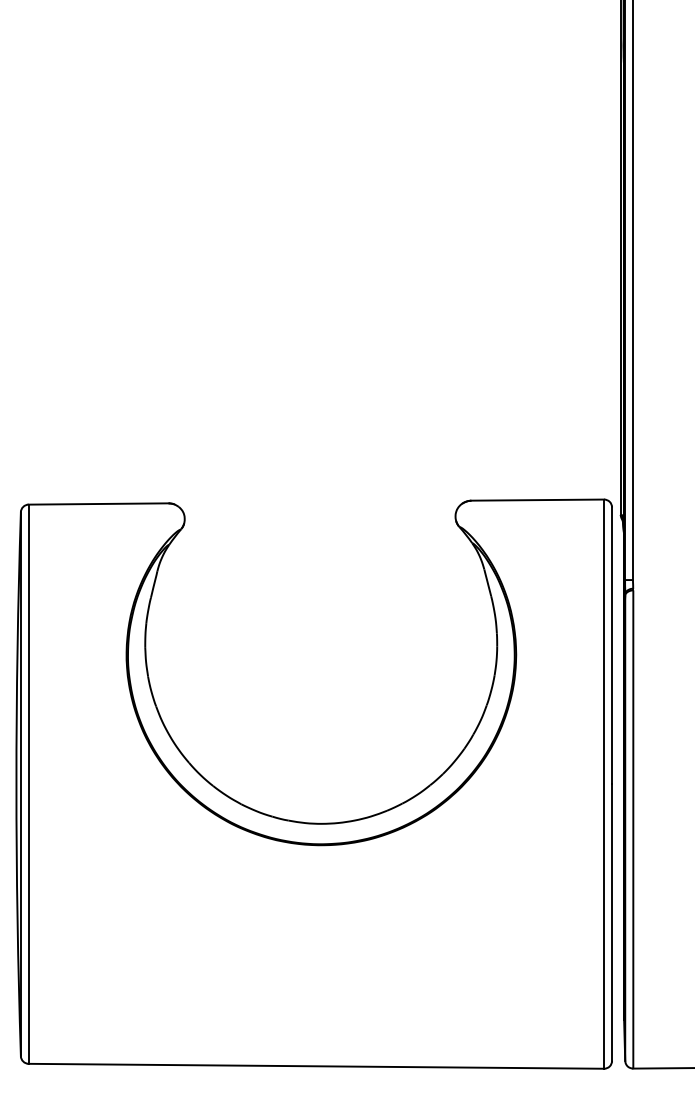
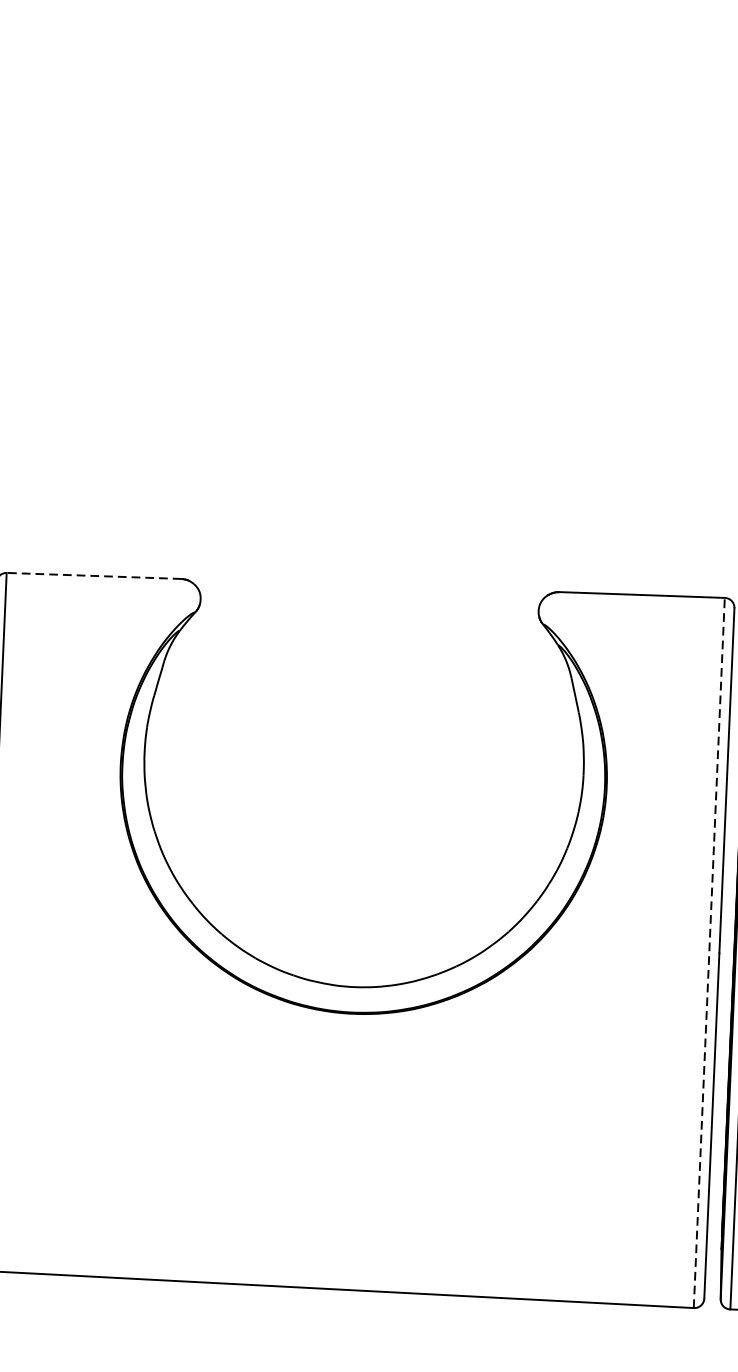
line: (98, 504) -> (93, 576), solid -> dashed
line: (604, 784) -> (709, 953), solid -> dashed

